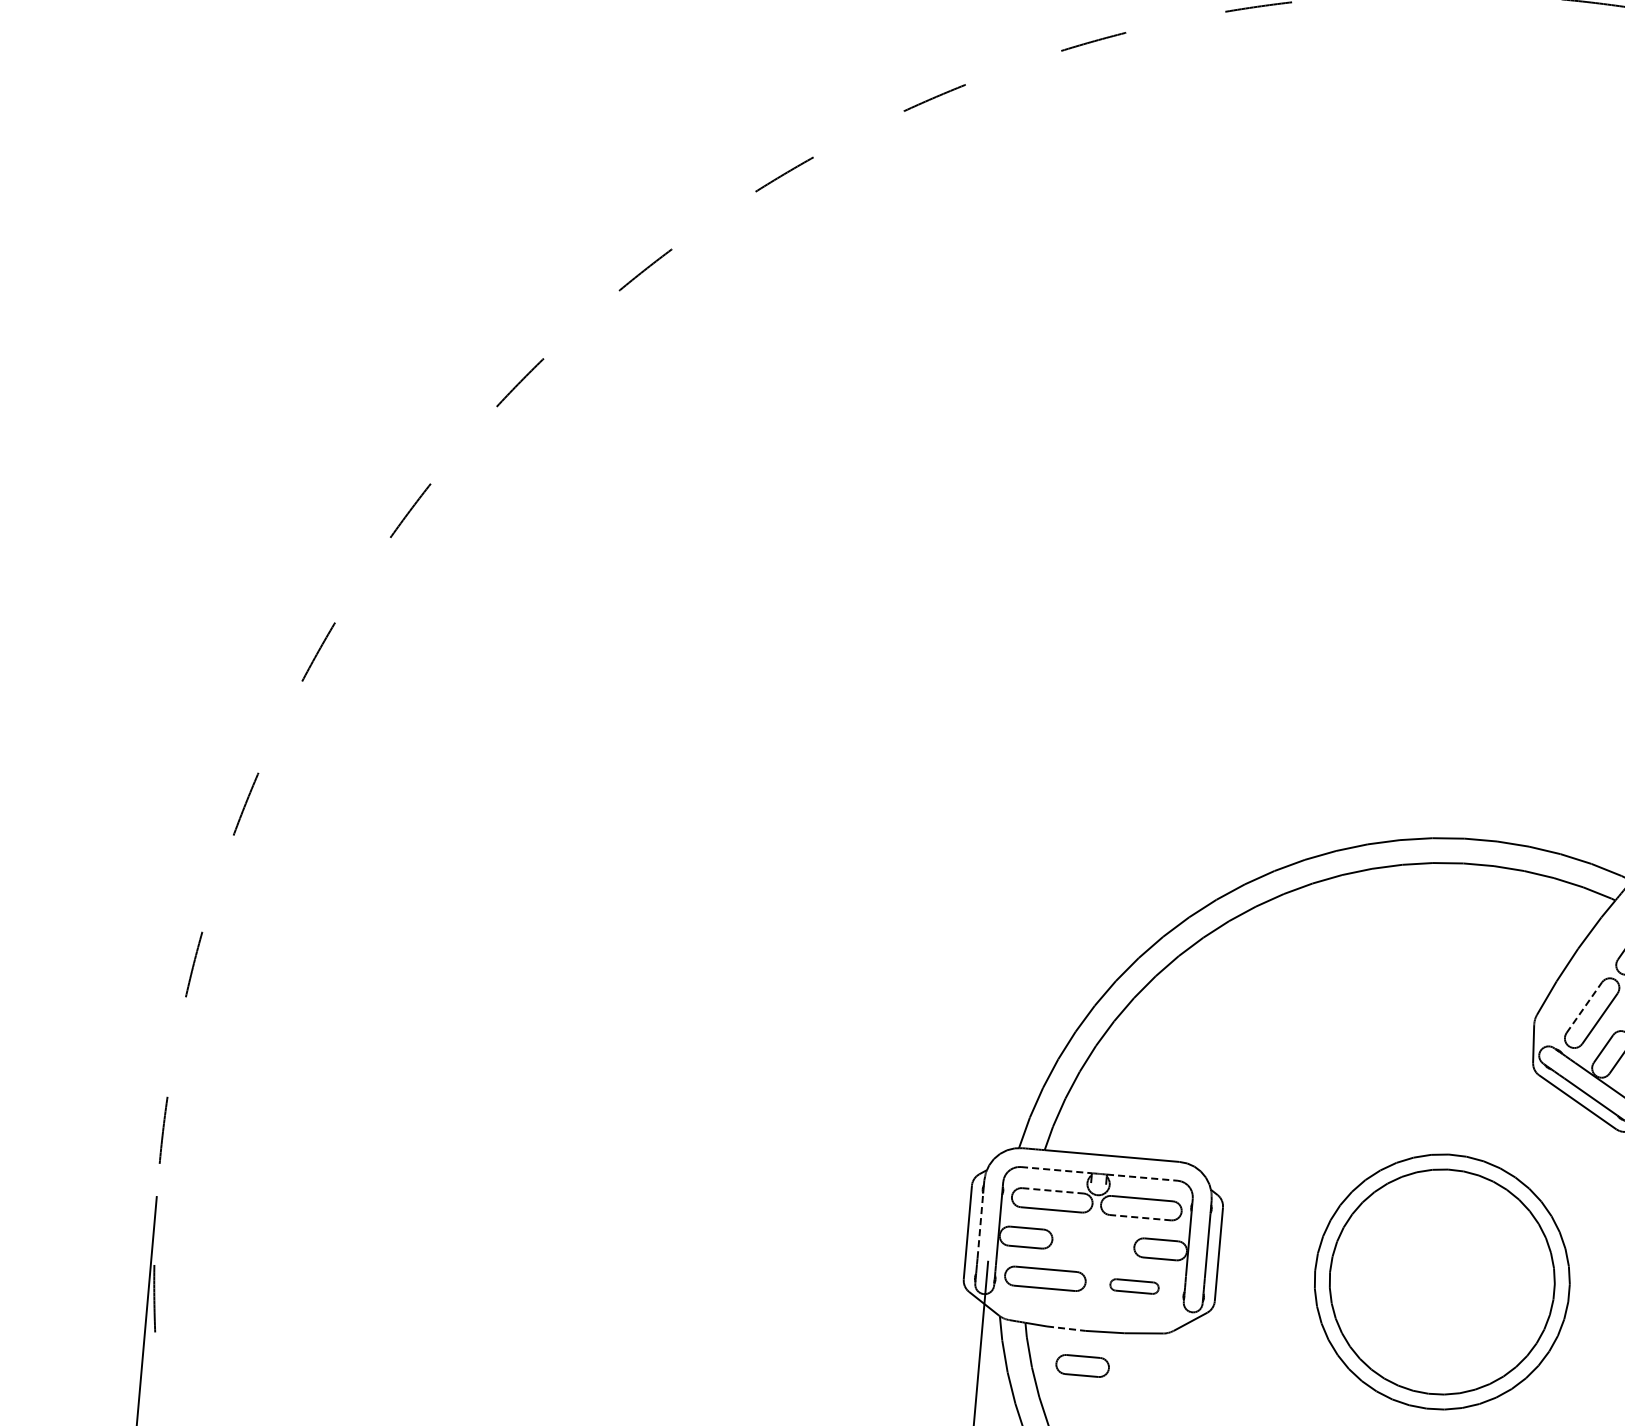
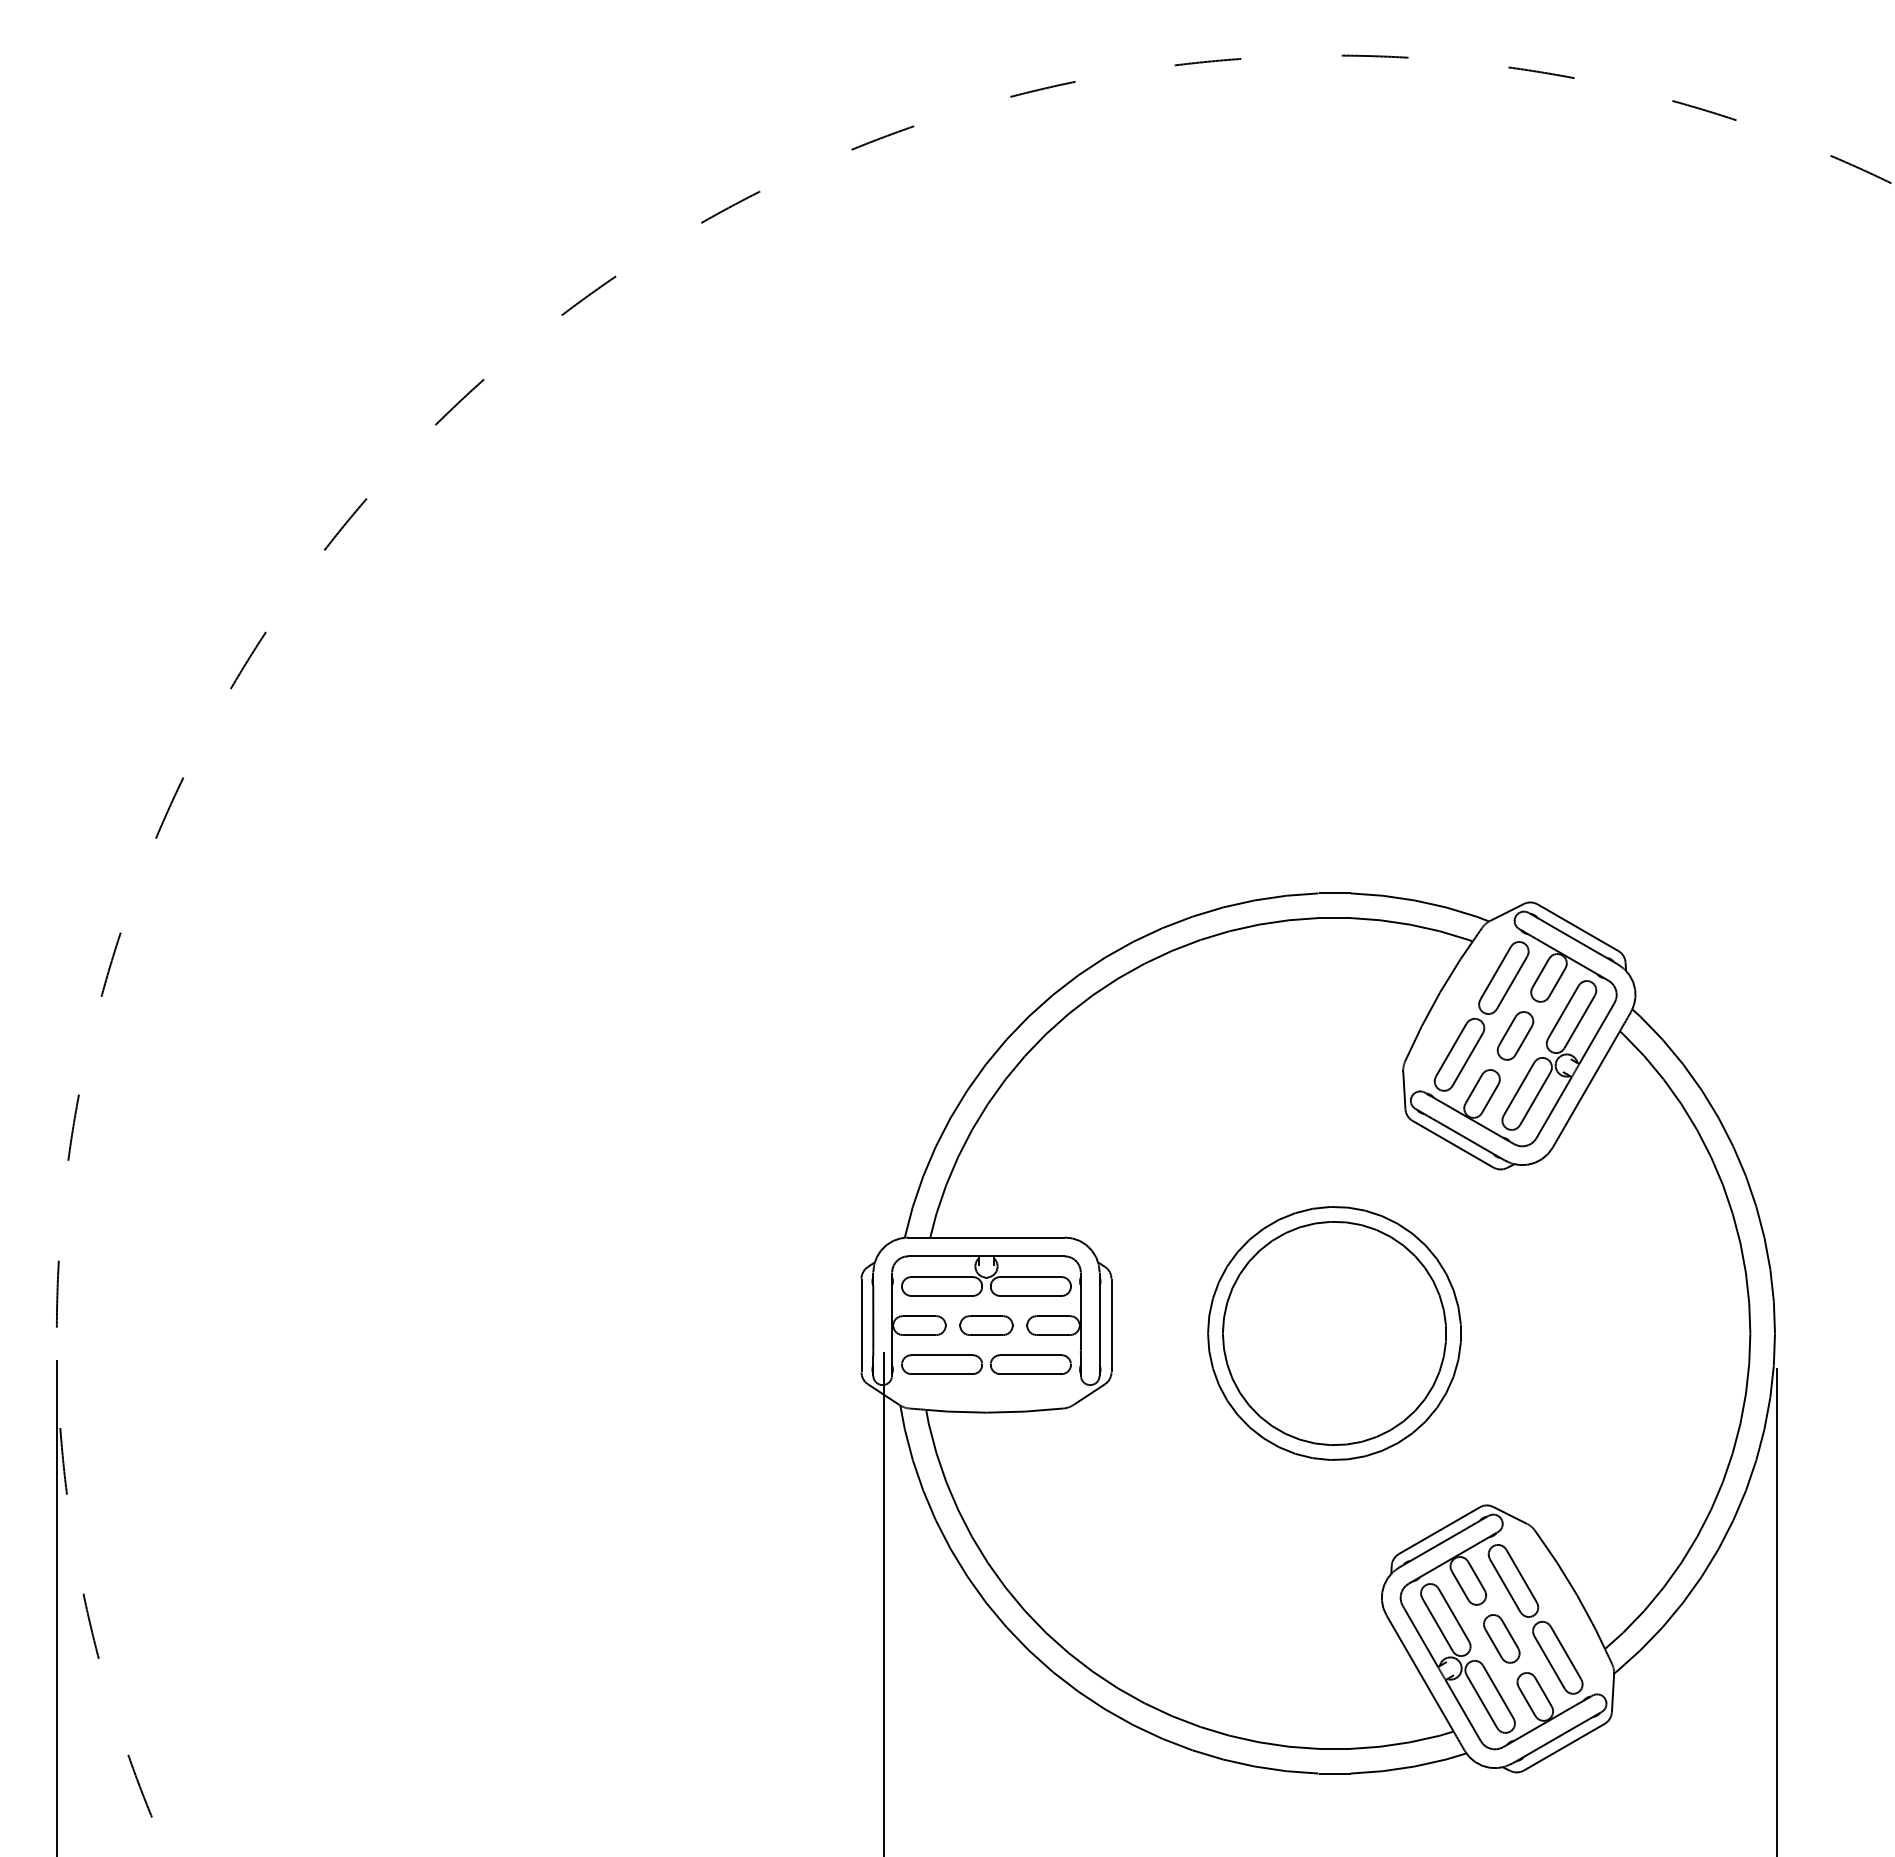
line: (1584, 1008) -> (1451, 1050), dashed -> solid
line: (1057, 1170) -> (944, 1256), dashed -> solid
line: (1142, 1177) -> (1029, 1256), dashed -> solid
line: (1053, 1191) -> (942, 1277), dashed -> solid
line: (1140, 1218) -> (1030, 1296), dashed -> solid
line: (980, 1225) -> (873, 1317), dashed -> solid
part: (1134, 1286) -> (1030, 1364), size x1.67
line: (1066, 1329) -> (967, 1412), dashed -> solid
part: (1082, 1365) -> (986, 1325), moved

